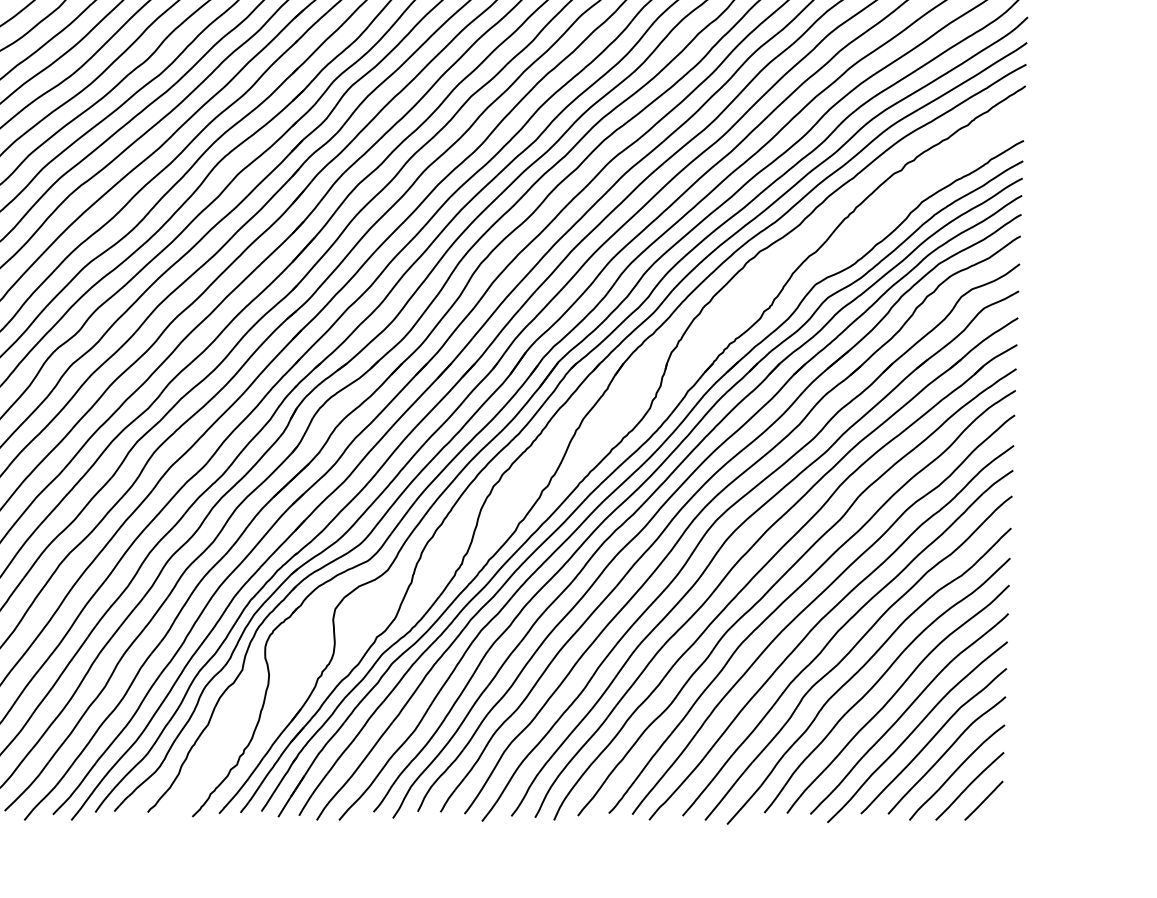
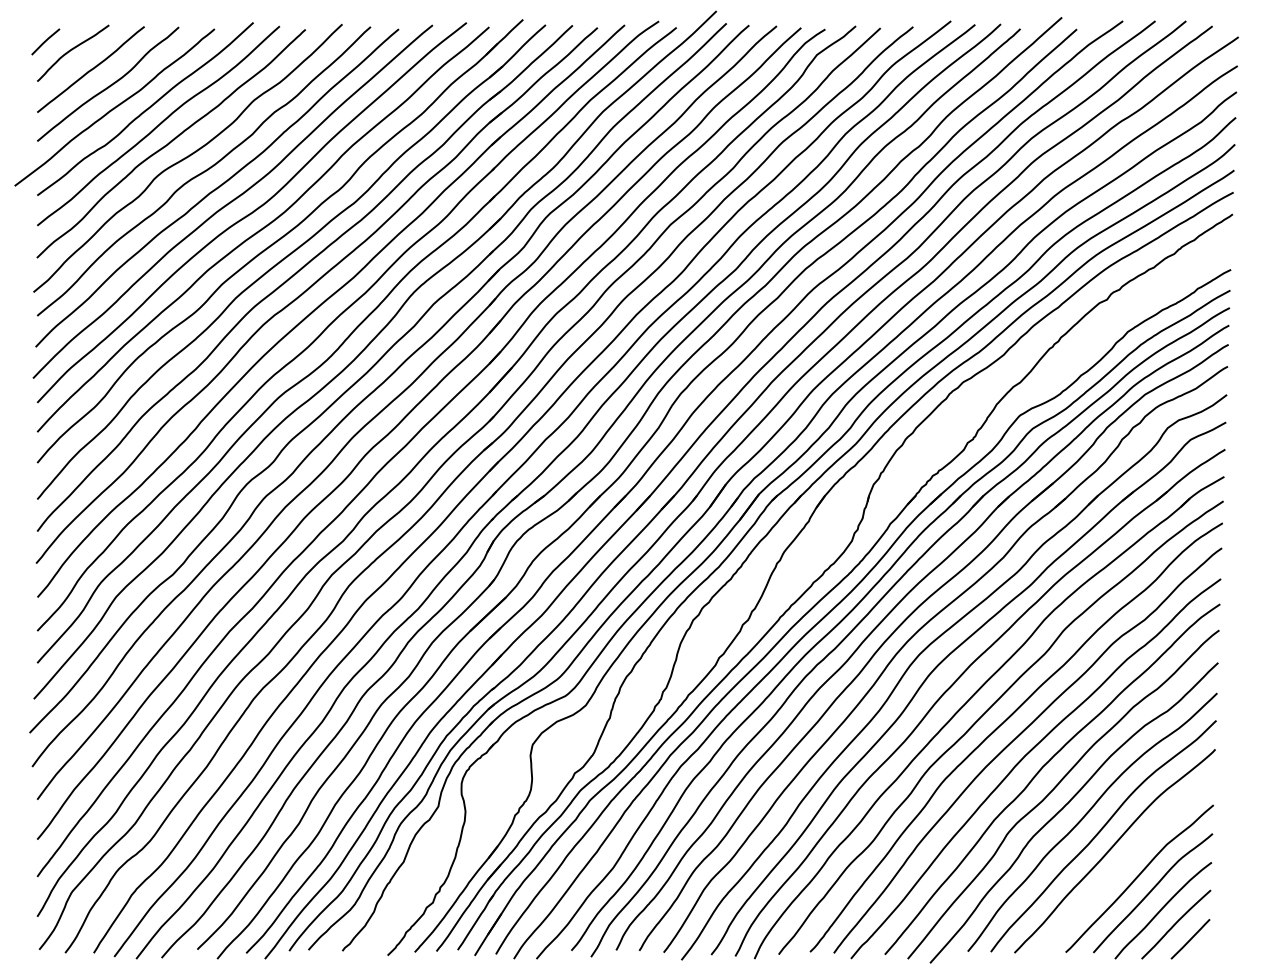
curve: (915, 730) -> (1121, 867), removed

